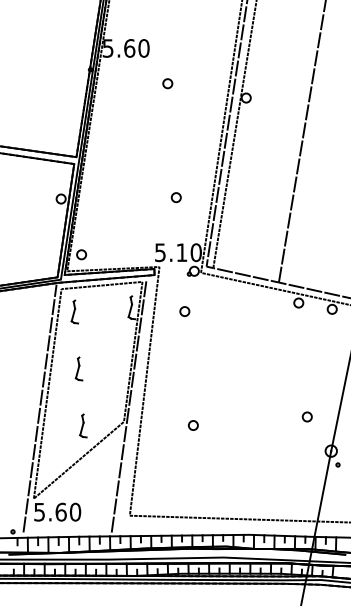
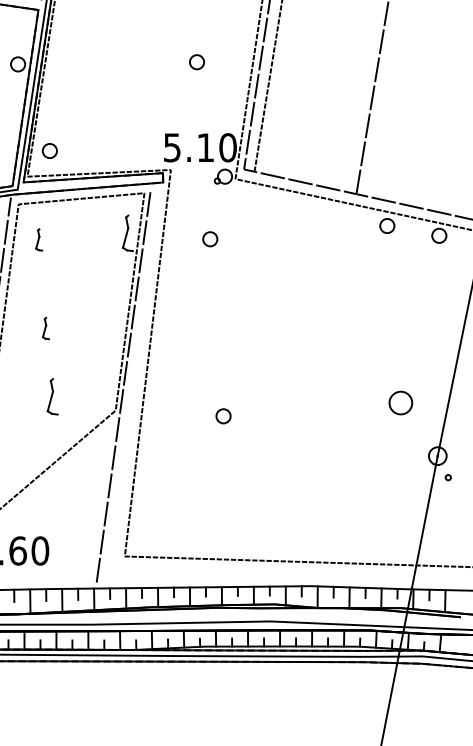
part: (74, 311) -> (38, 239), size x0.6
part: (78, 368) -> (45, 327), size x0.6
part: (306, 416) -> (399, 402), size x1.6
part: (83, 425) -> (52, 396), moved

